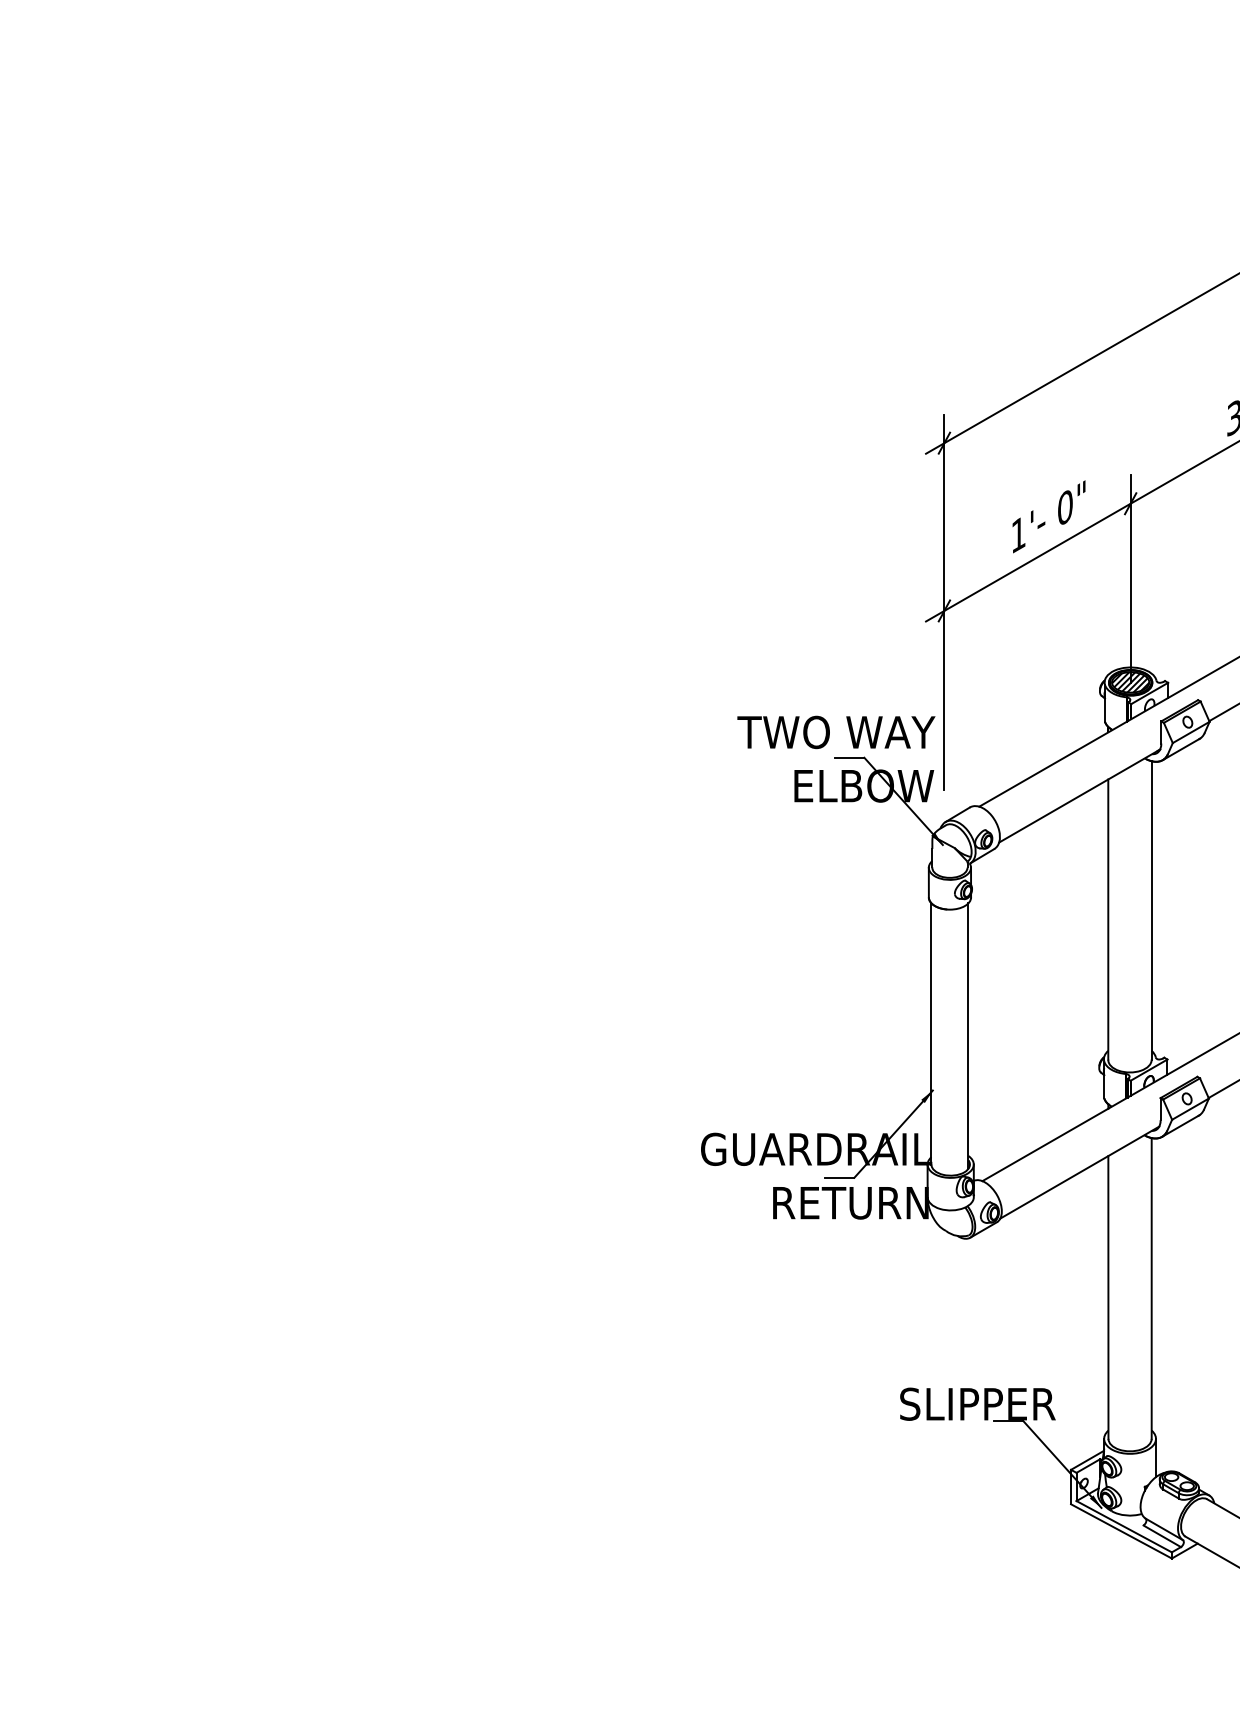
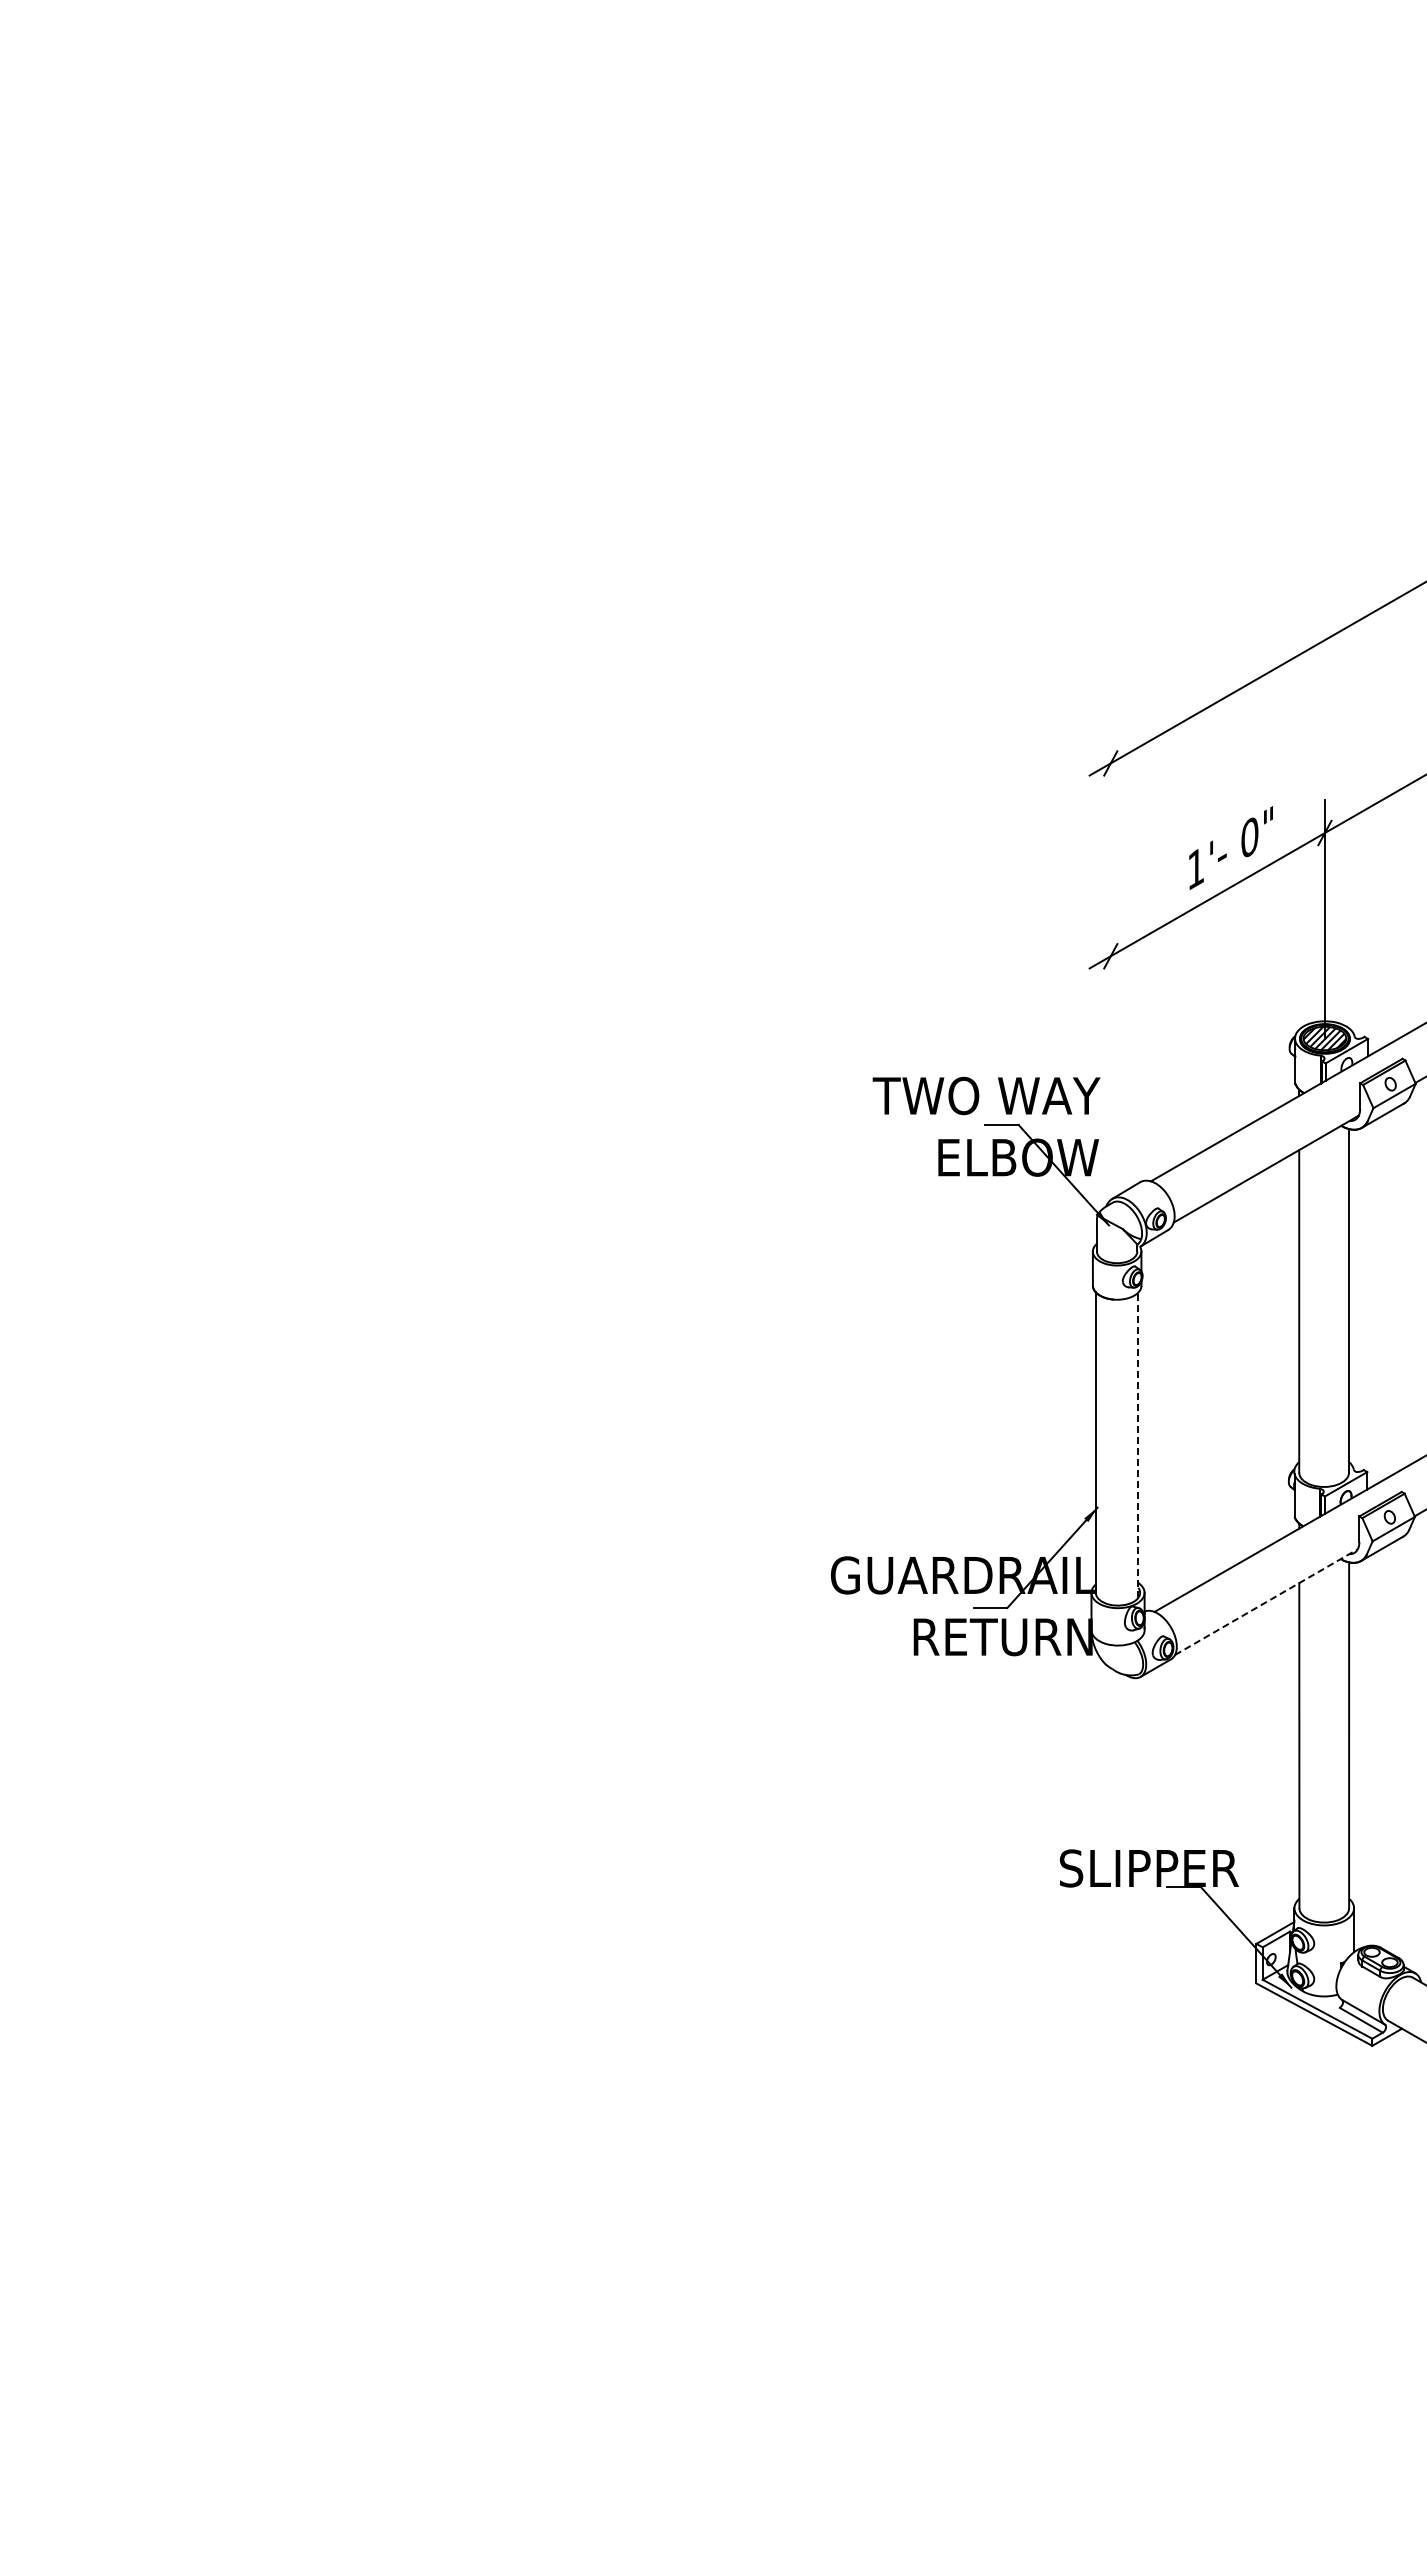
line: (944, 602) -> (1110, 946), removed
line: (968, 1036) -> (1138, 1445), solid -> dashed
line: (1079, 1172) -> (1266, 1602), solid -> dashed

